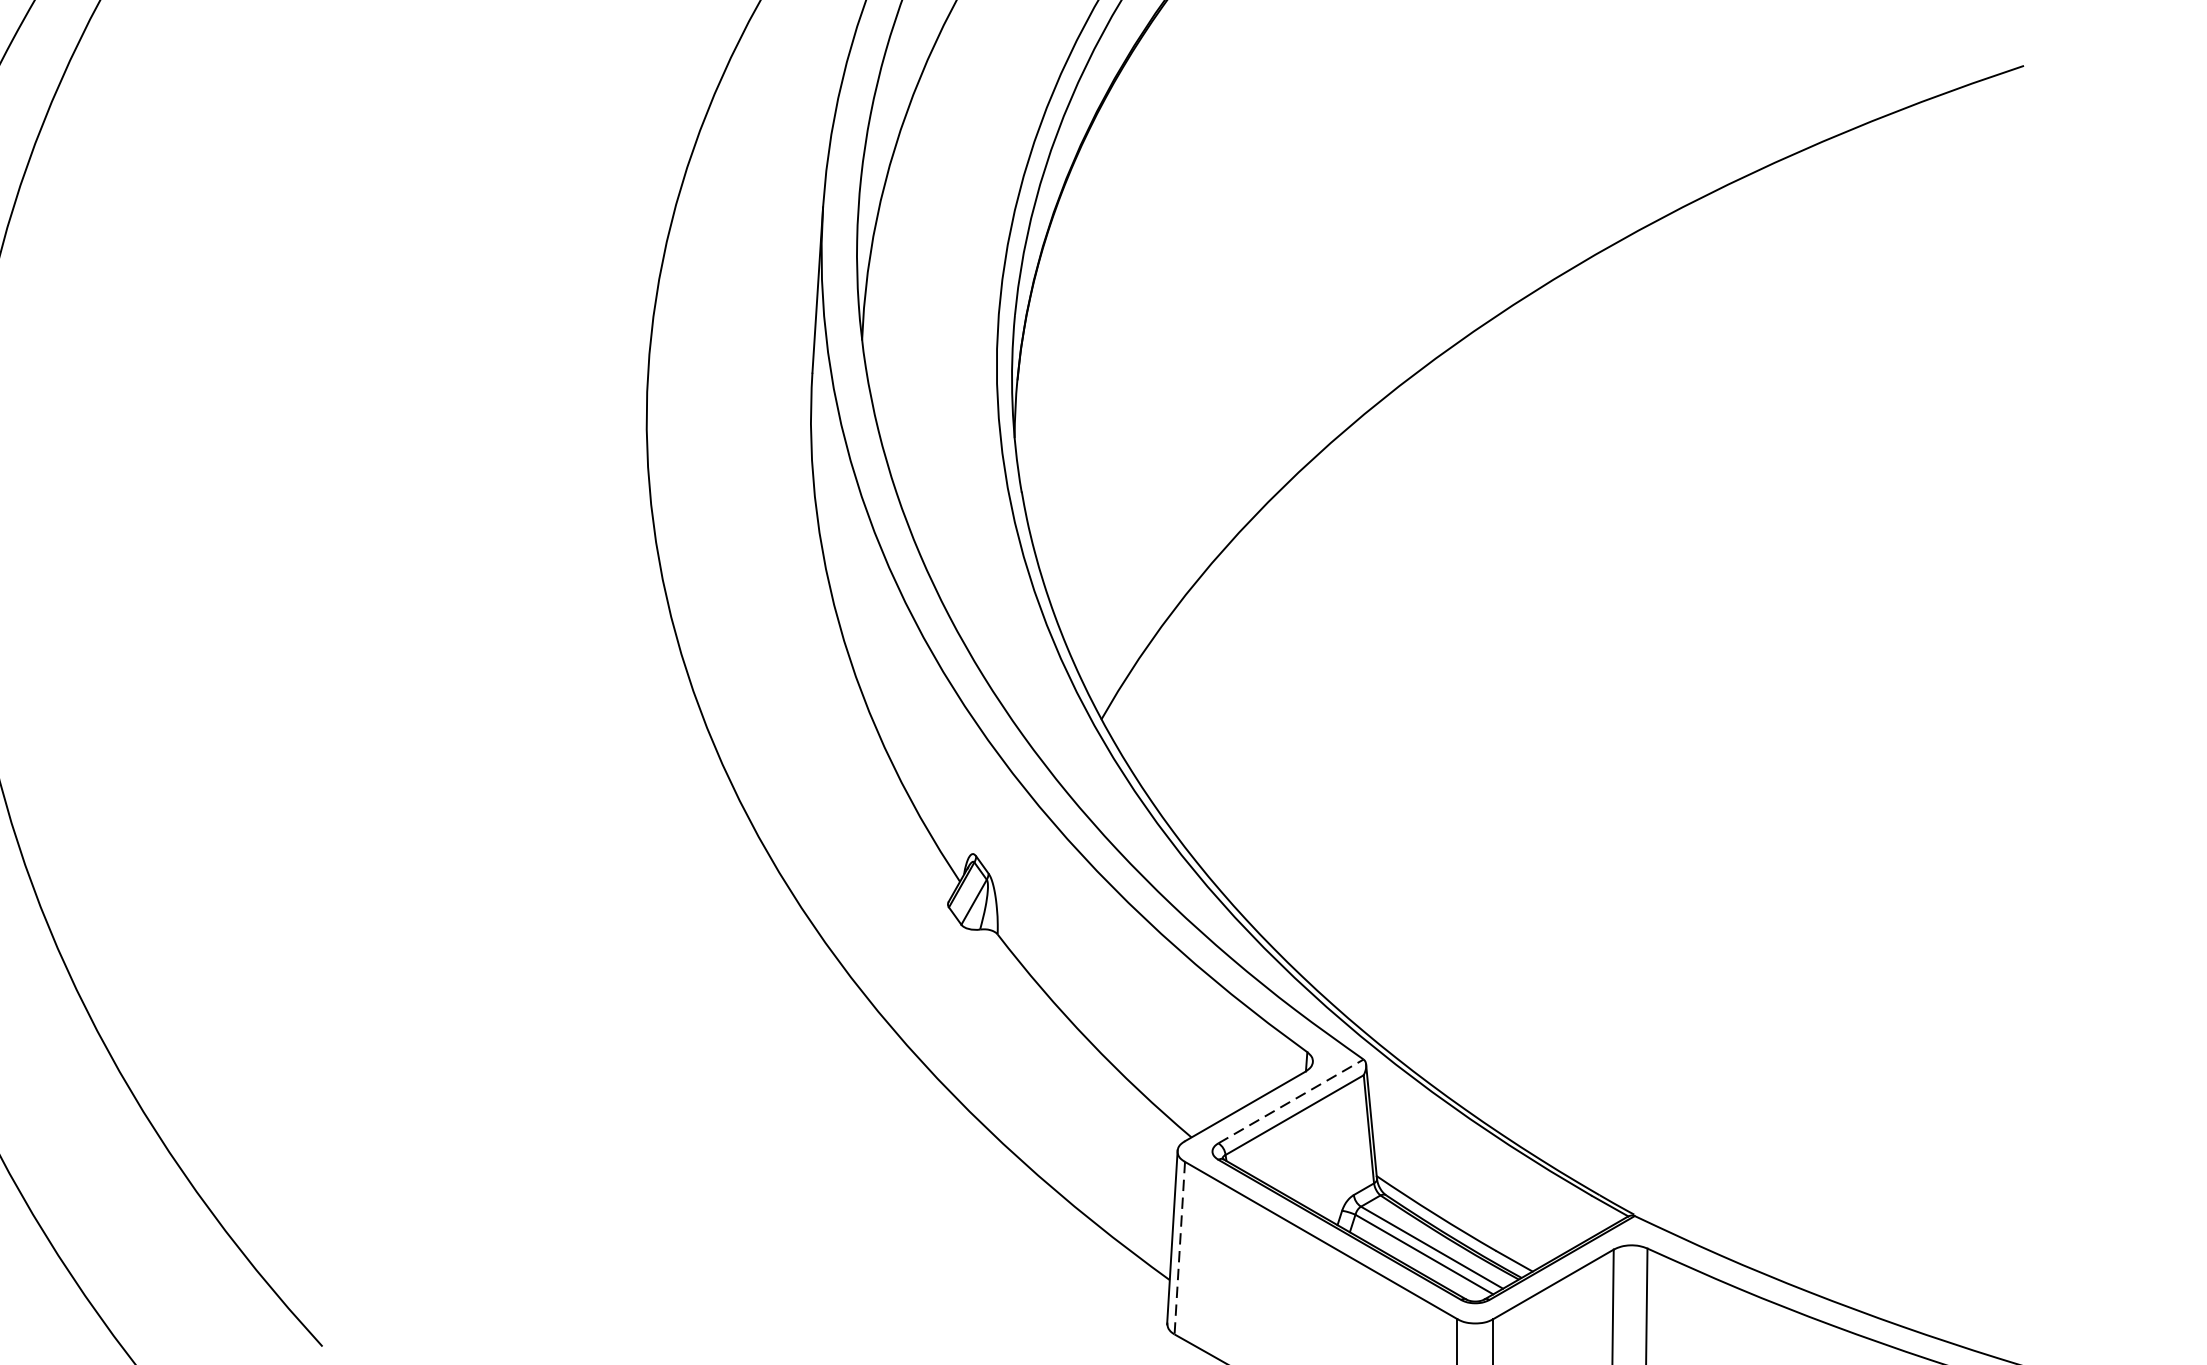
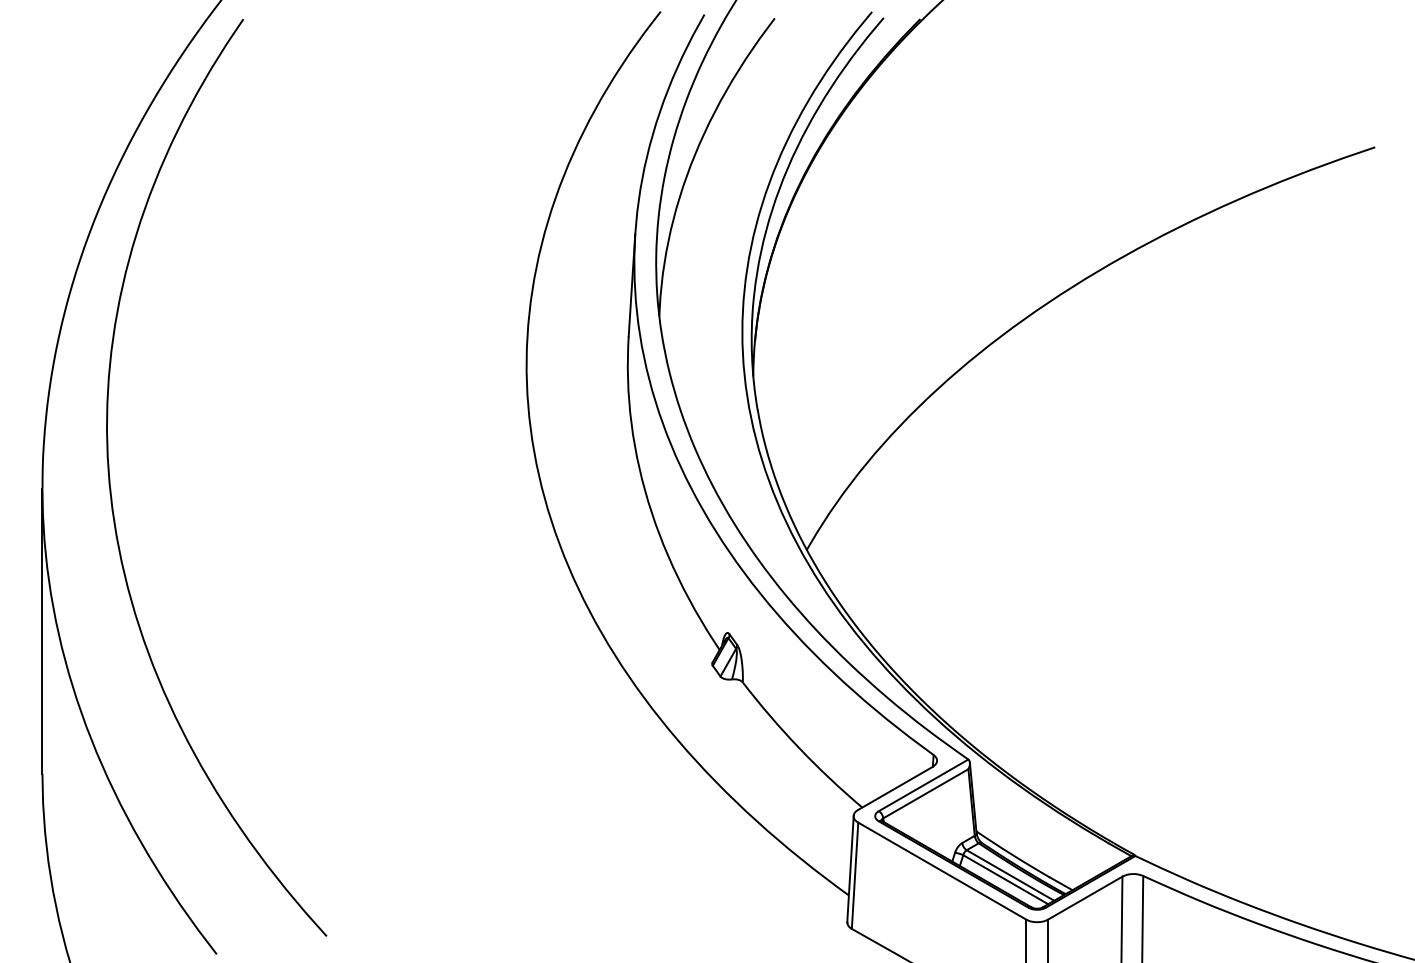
line: (1290, 1101) -> (923, 785), dashed -> solid
line: (1180, 1249) -> (855, 876), dashed -> solid

